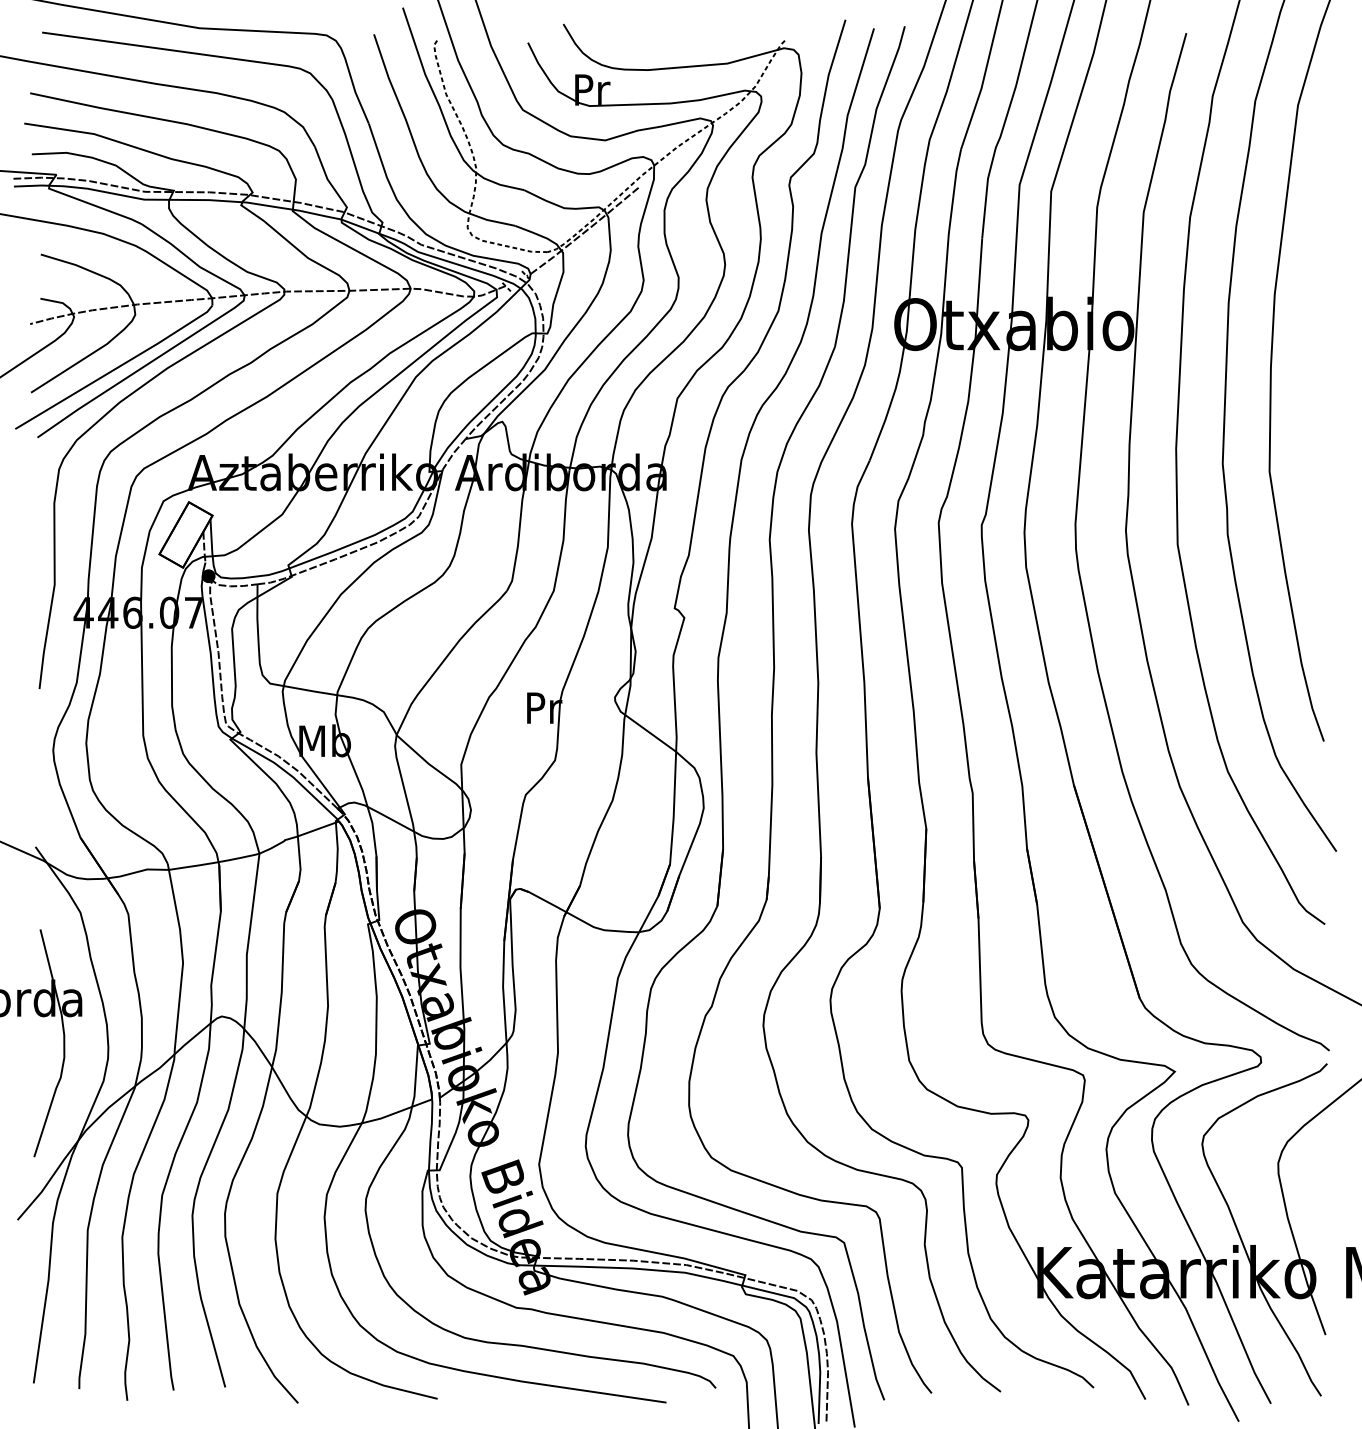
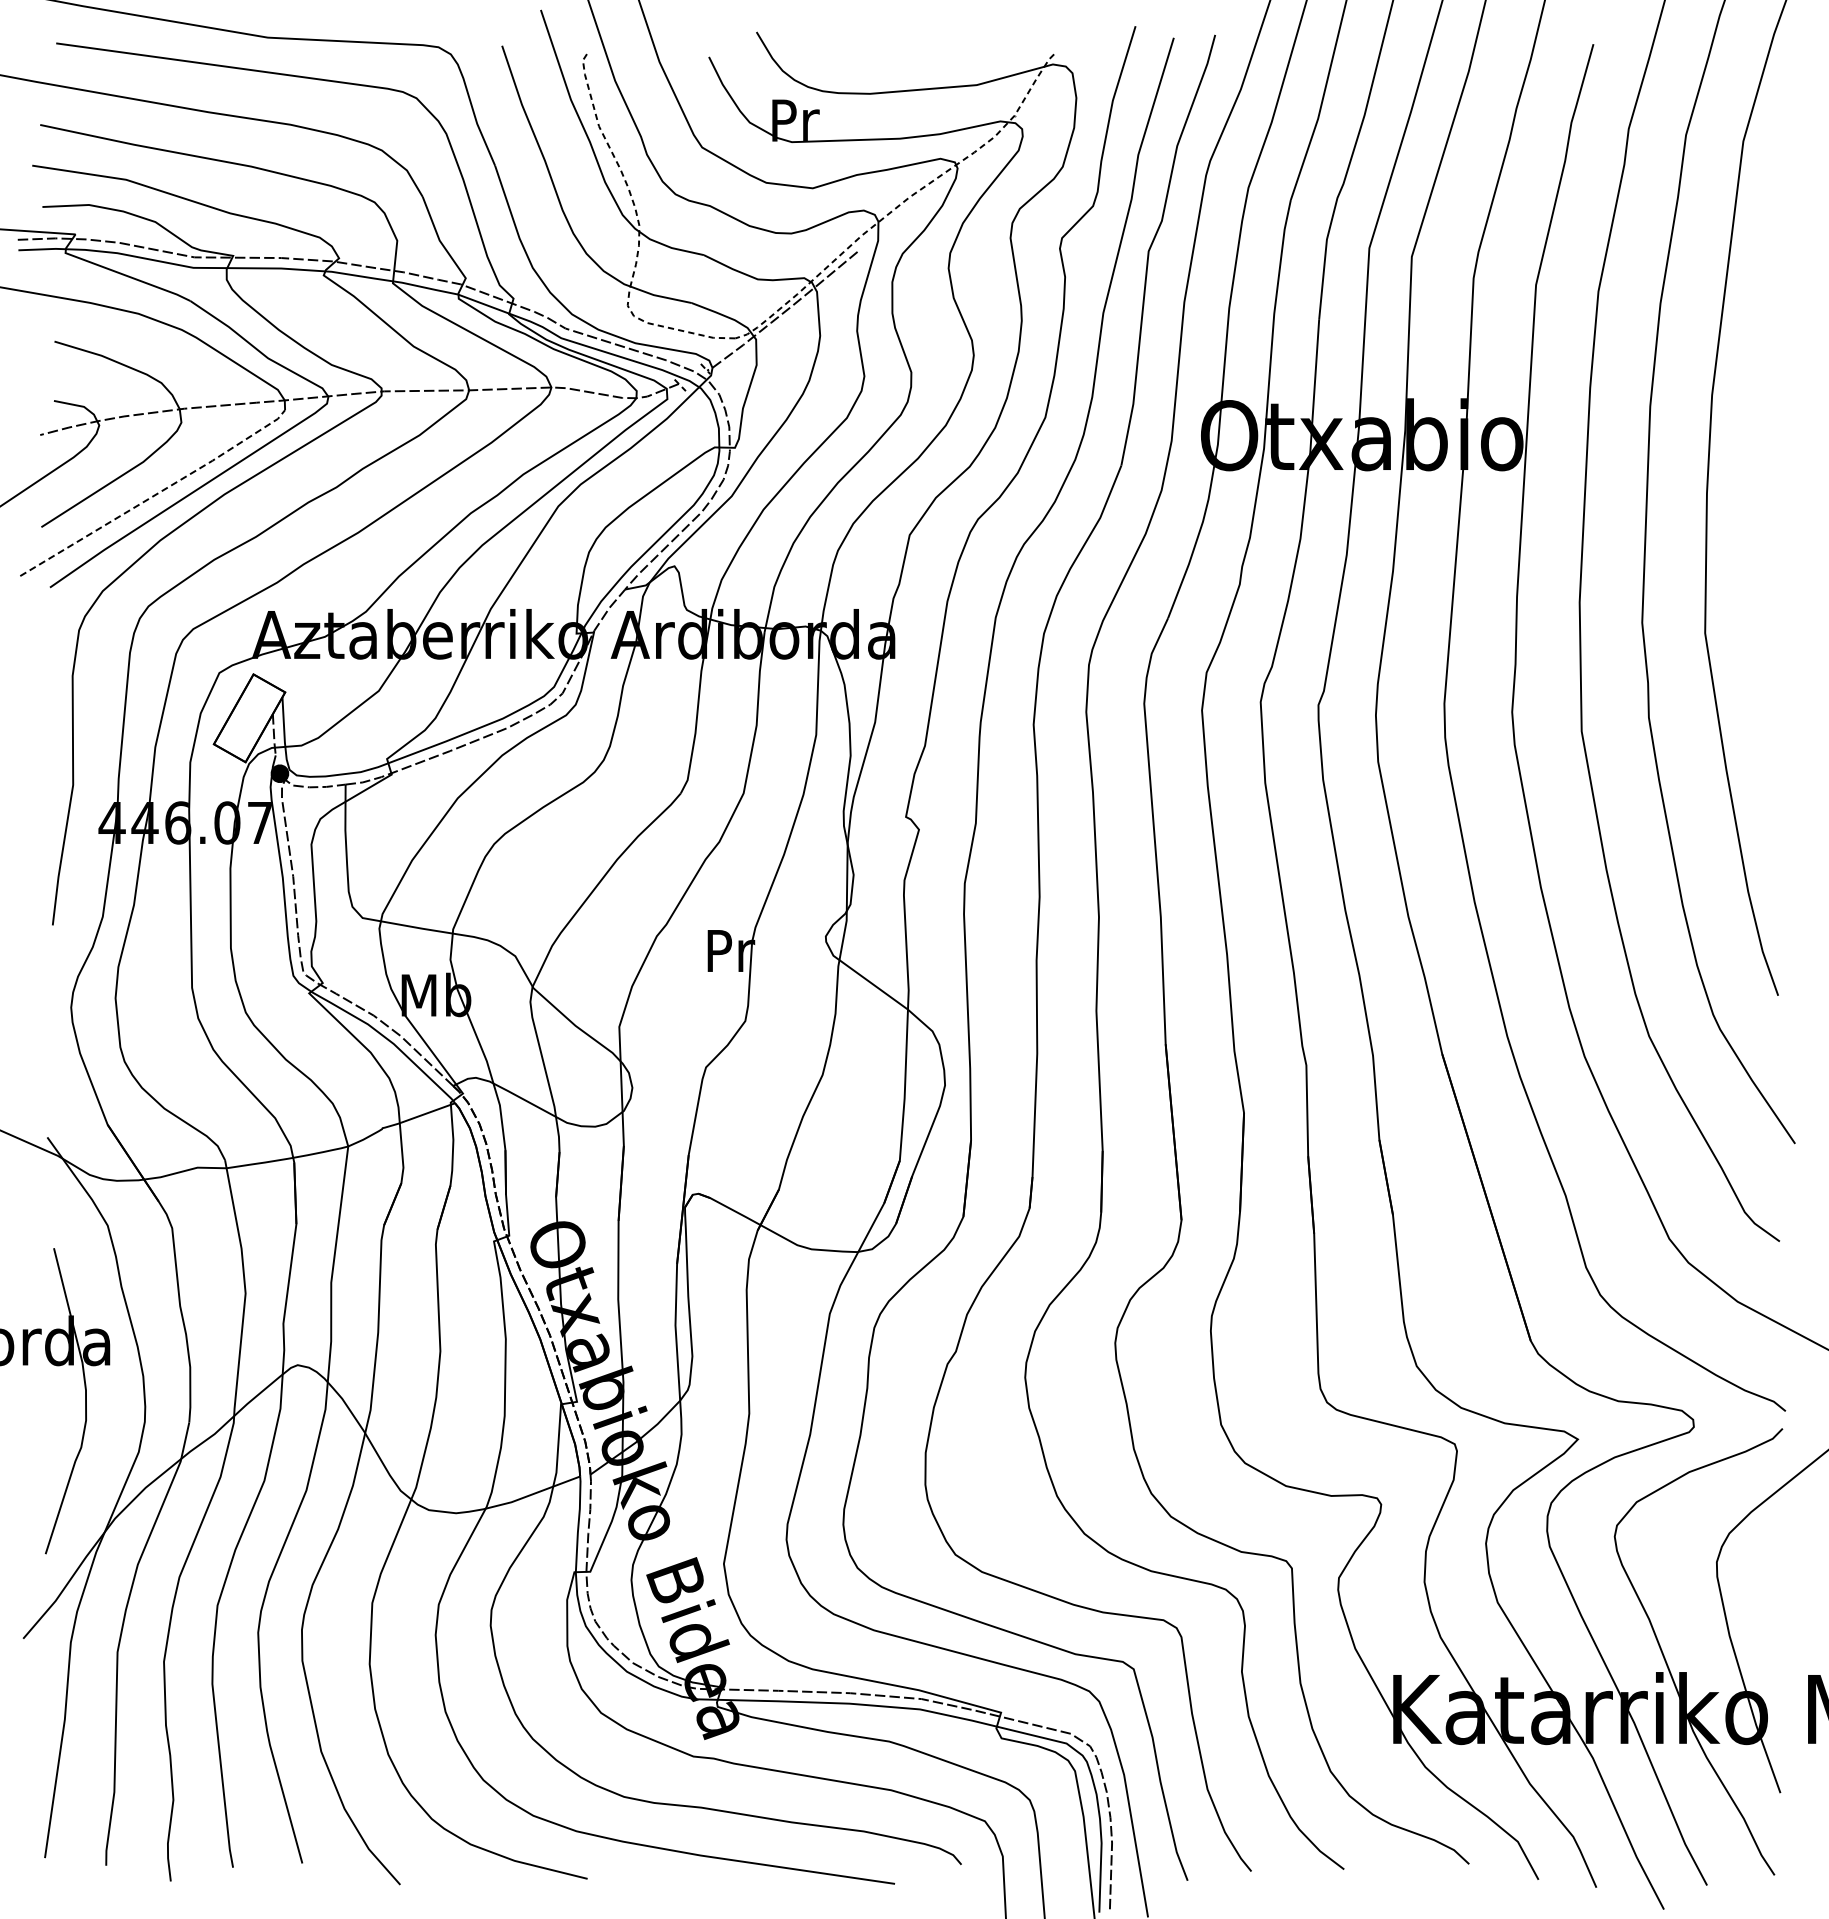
line: (116, 368) -> (156, 494), solid -> dashed

